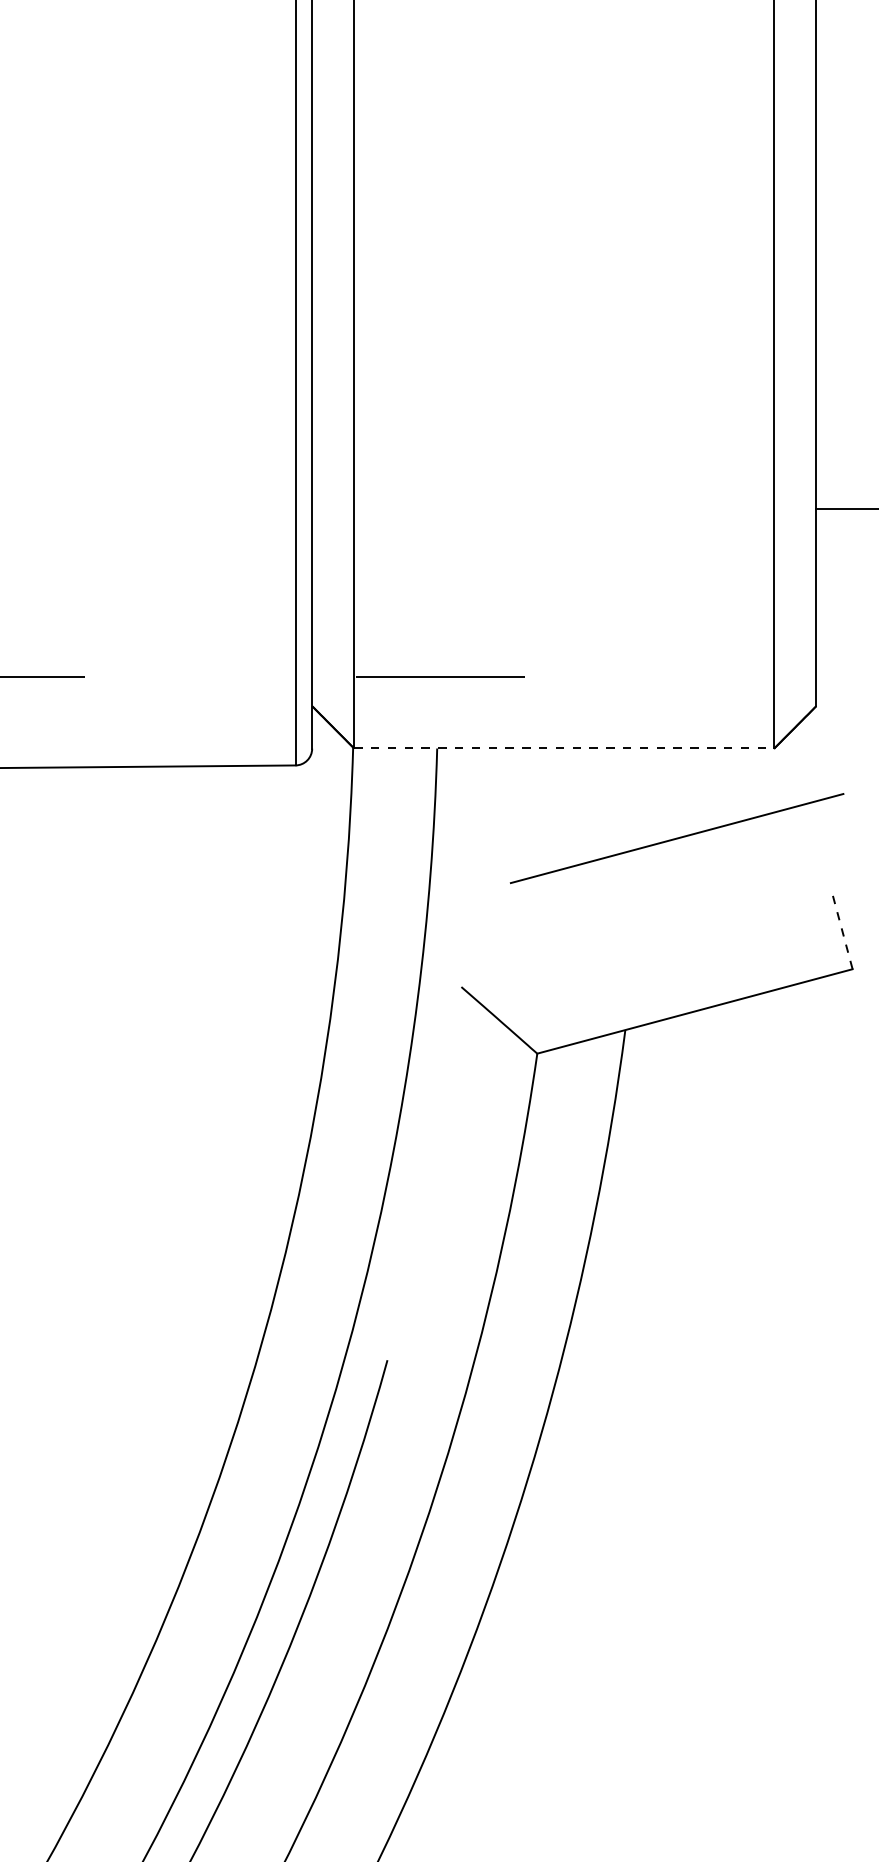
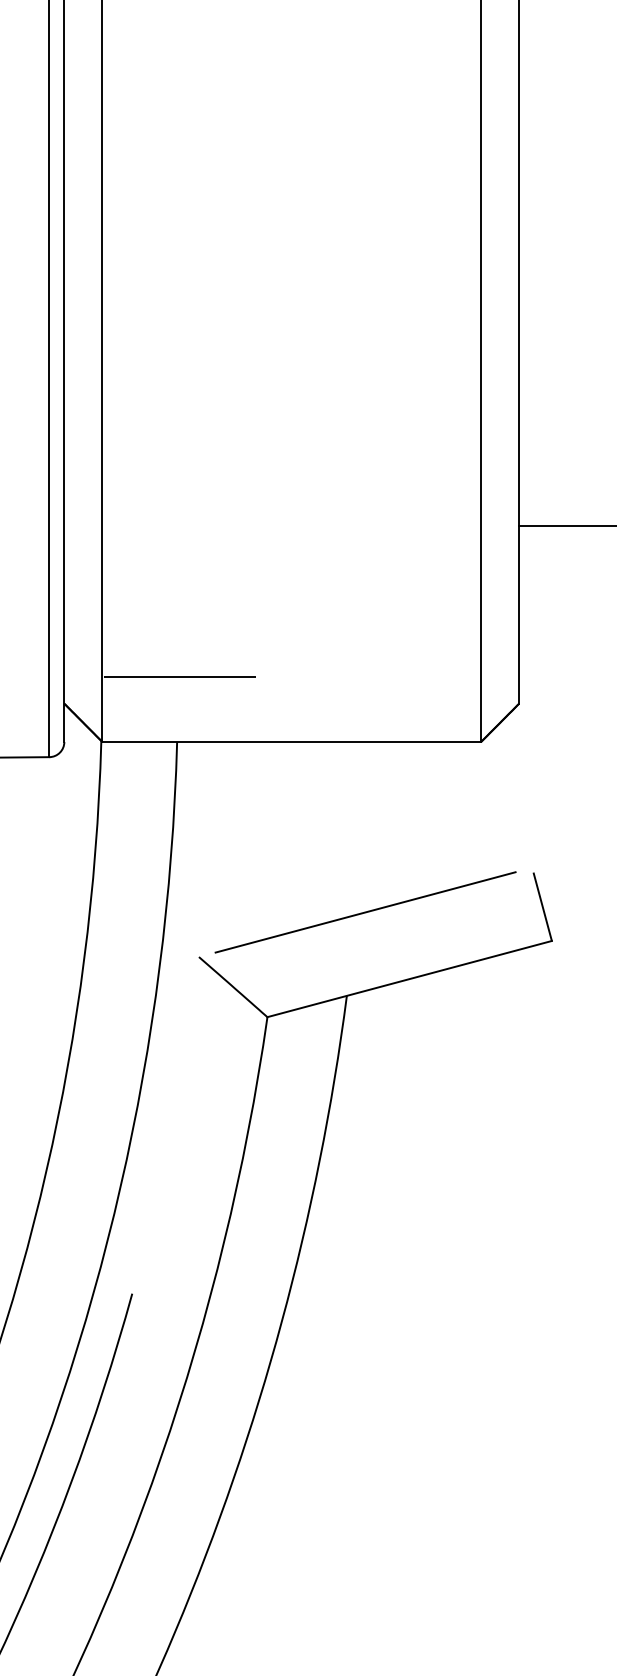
line: (564, 748) -> (291, 741), dashed -> solid
line: (676, 838) -> (365, 912), moved
line: (842, 931) -> (542, 906), dashed -> solid

